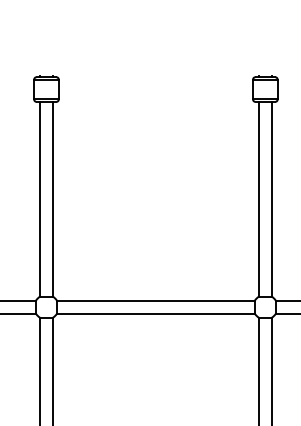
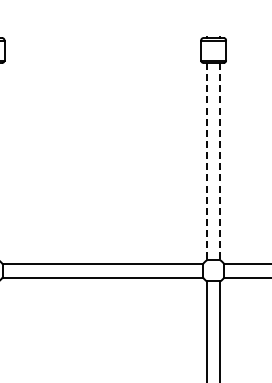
line: (258, 199) -> (206, 161), solid -> dashed
line: (271, 199) -> (219, 161), solid -> dashed

